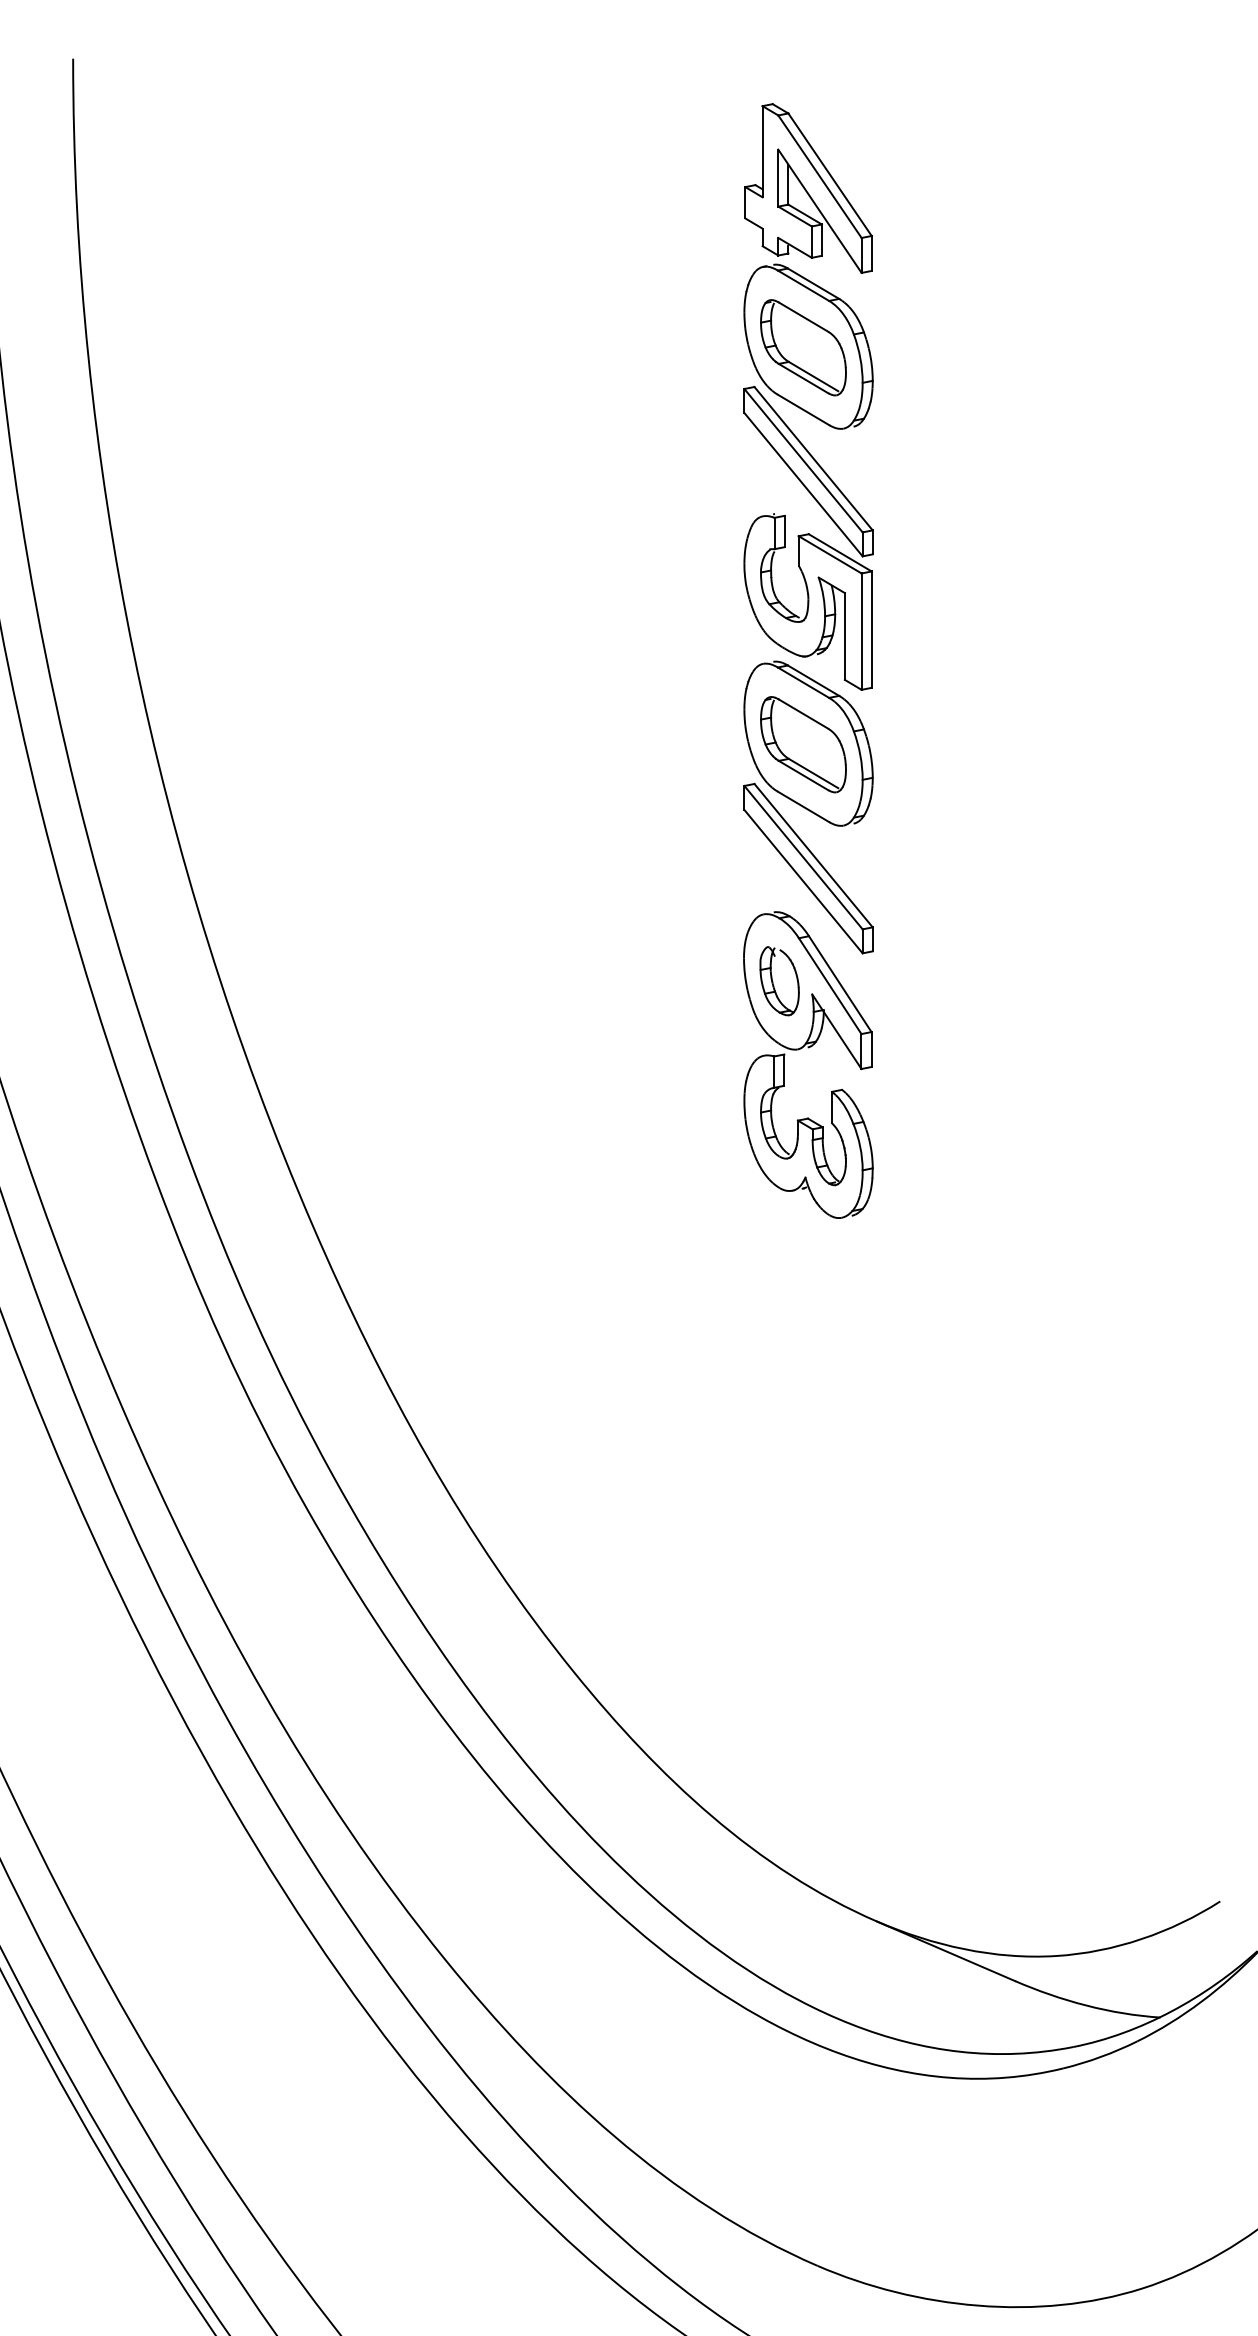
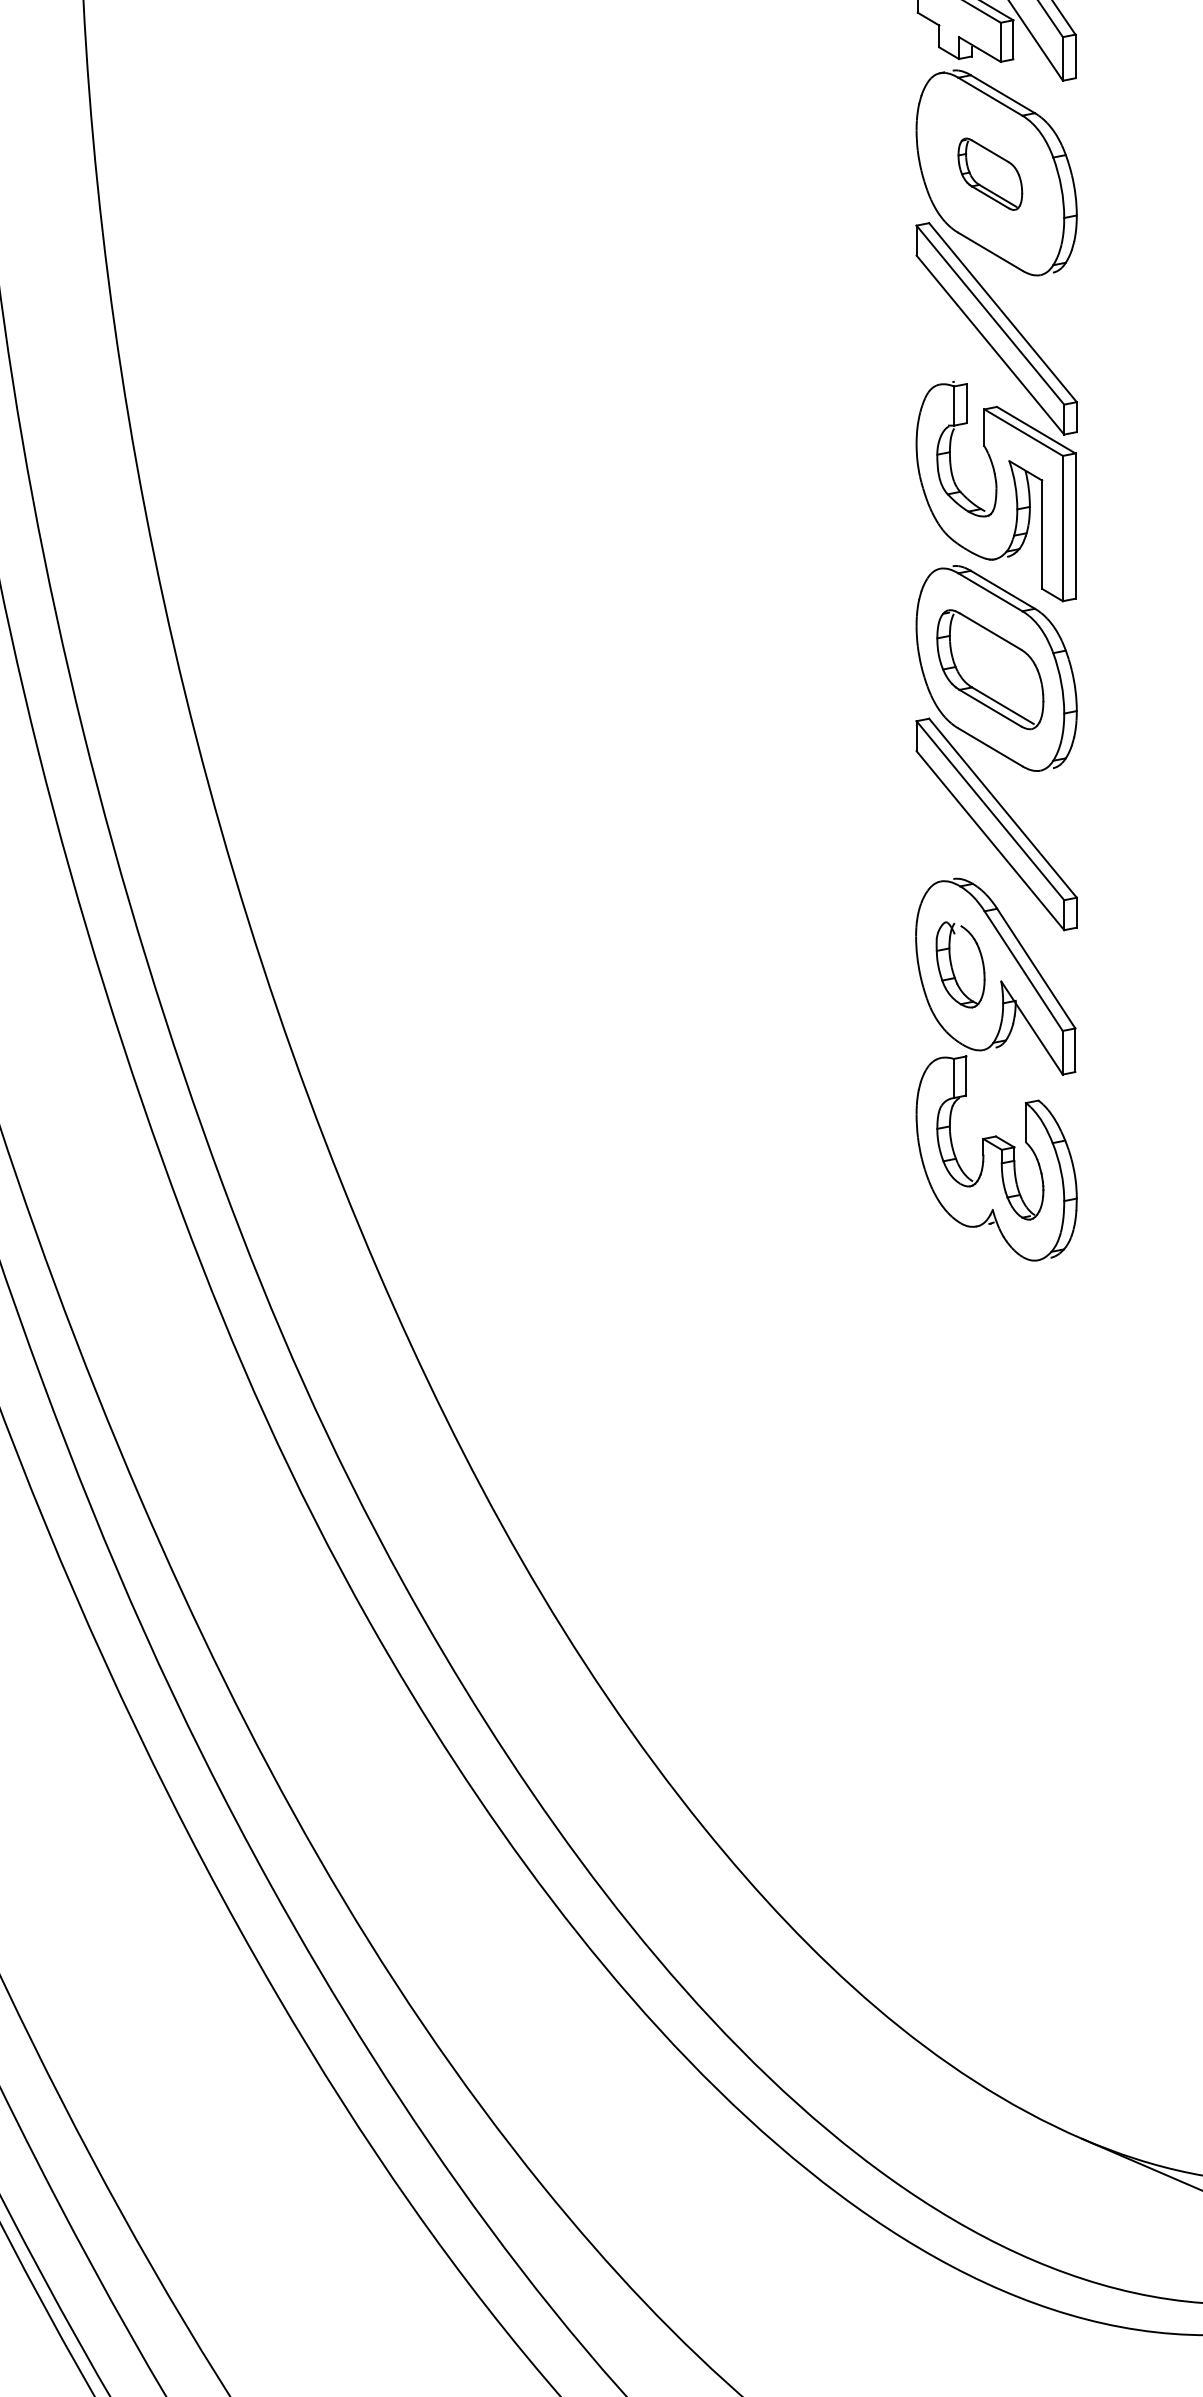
part: (803, 347) -> (990, 173), size x0.6

